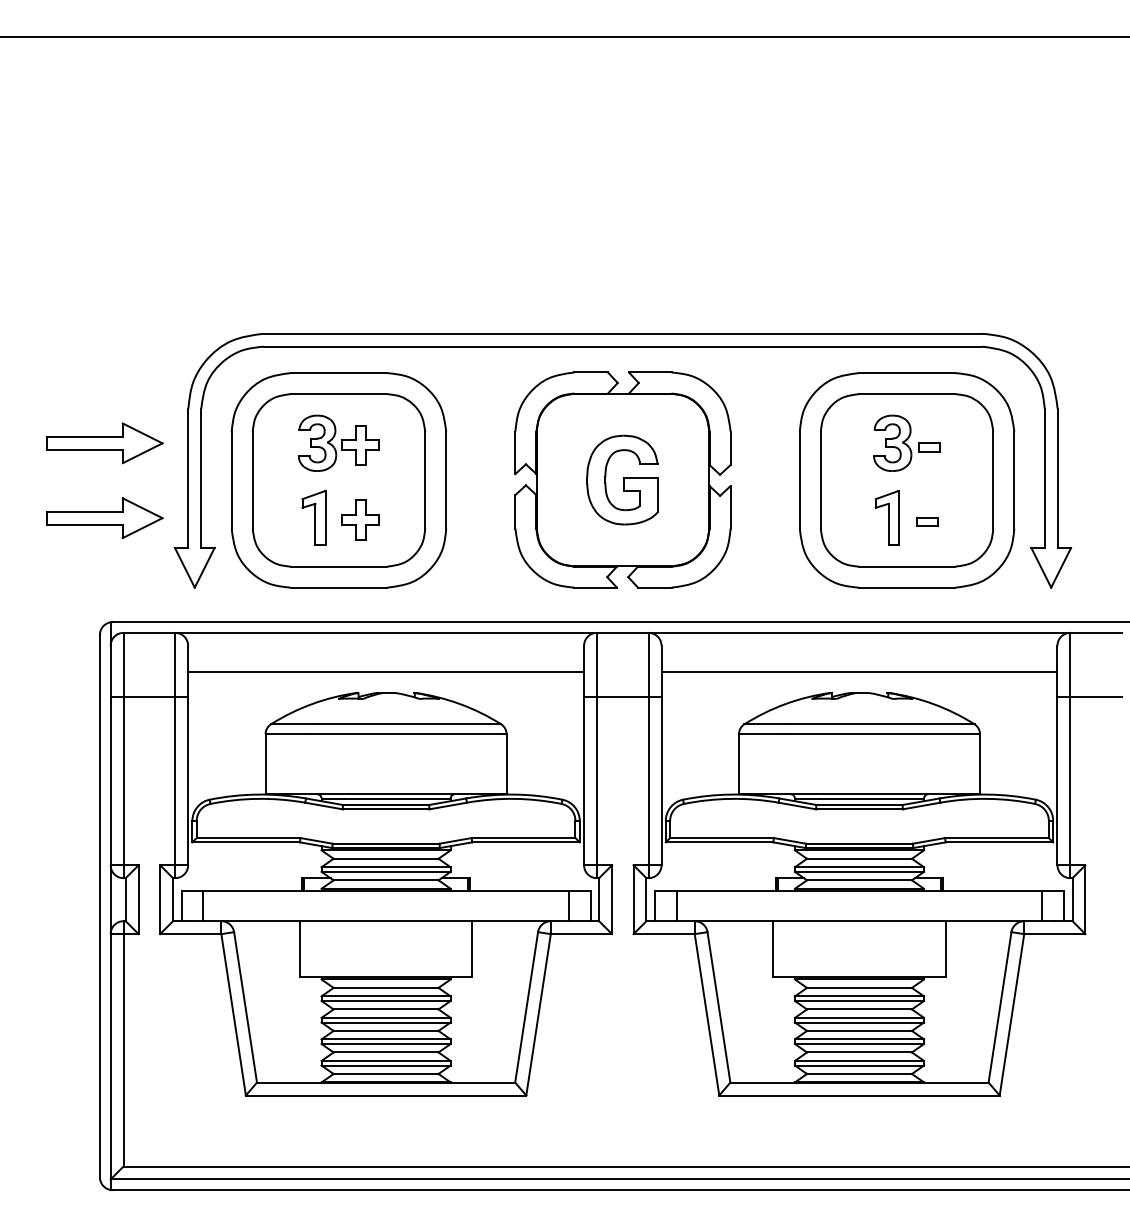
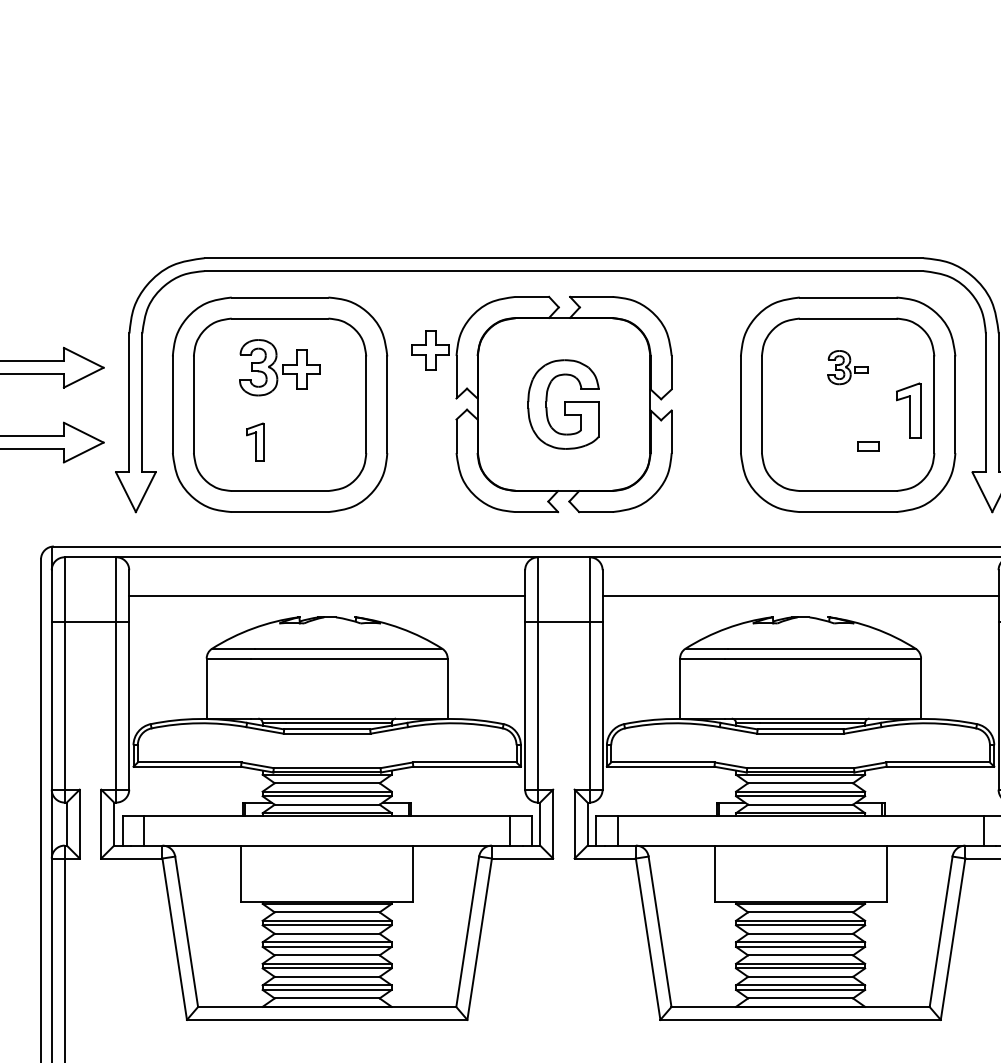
part: (906, 442) -> (847, 366), size x0.6
part: (313, 517) -> (254, 441), size x0.7
part: (886, 517) -> (907, 409), moved
part: (360, 519) -> (430, 349), moved

